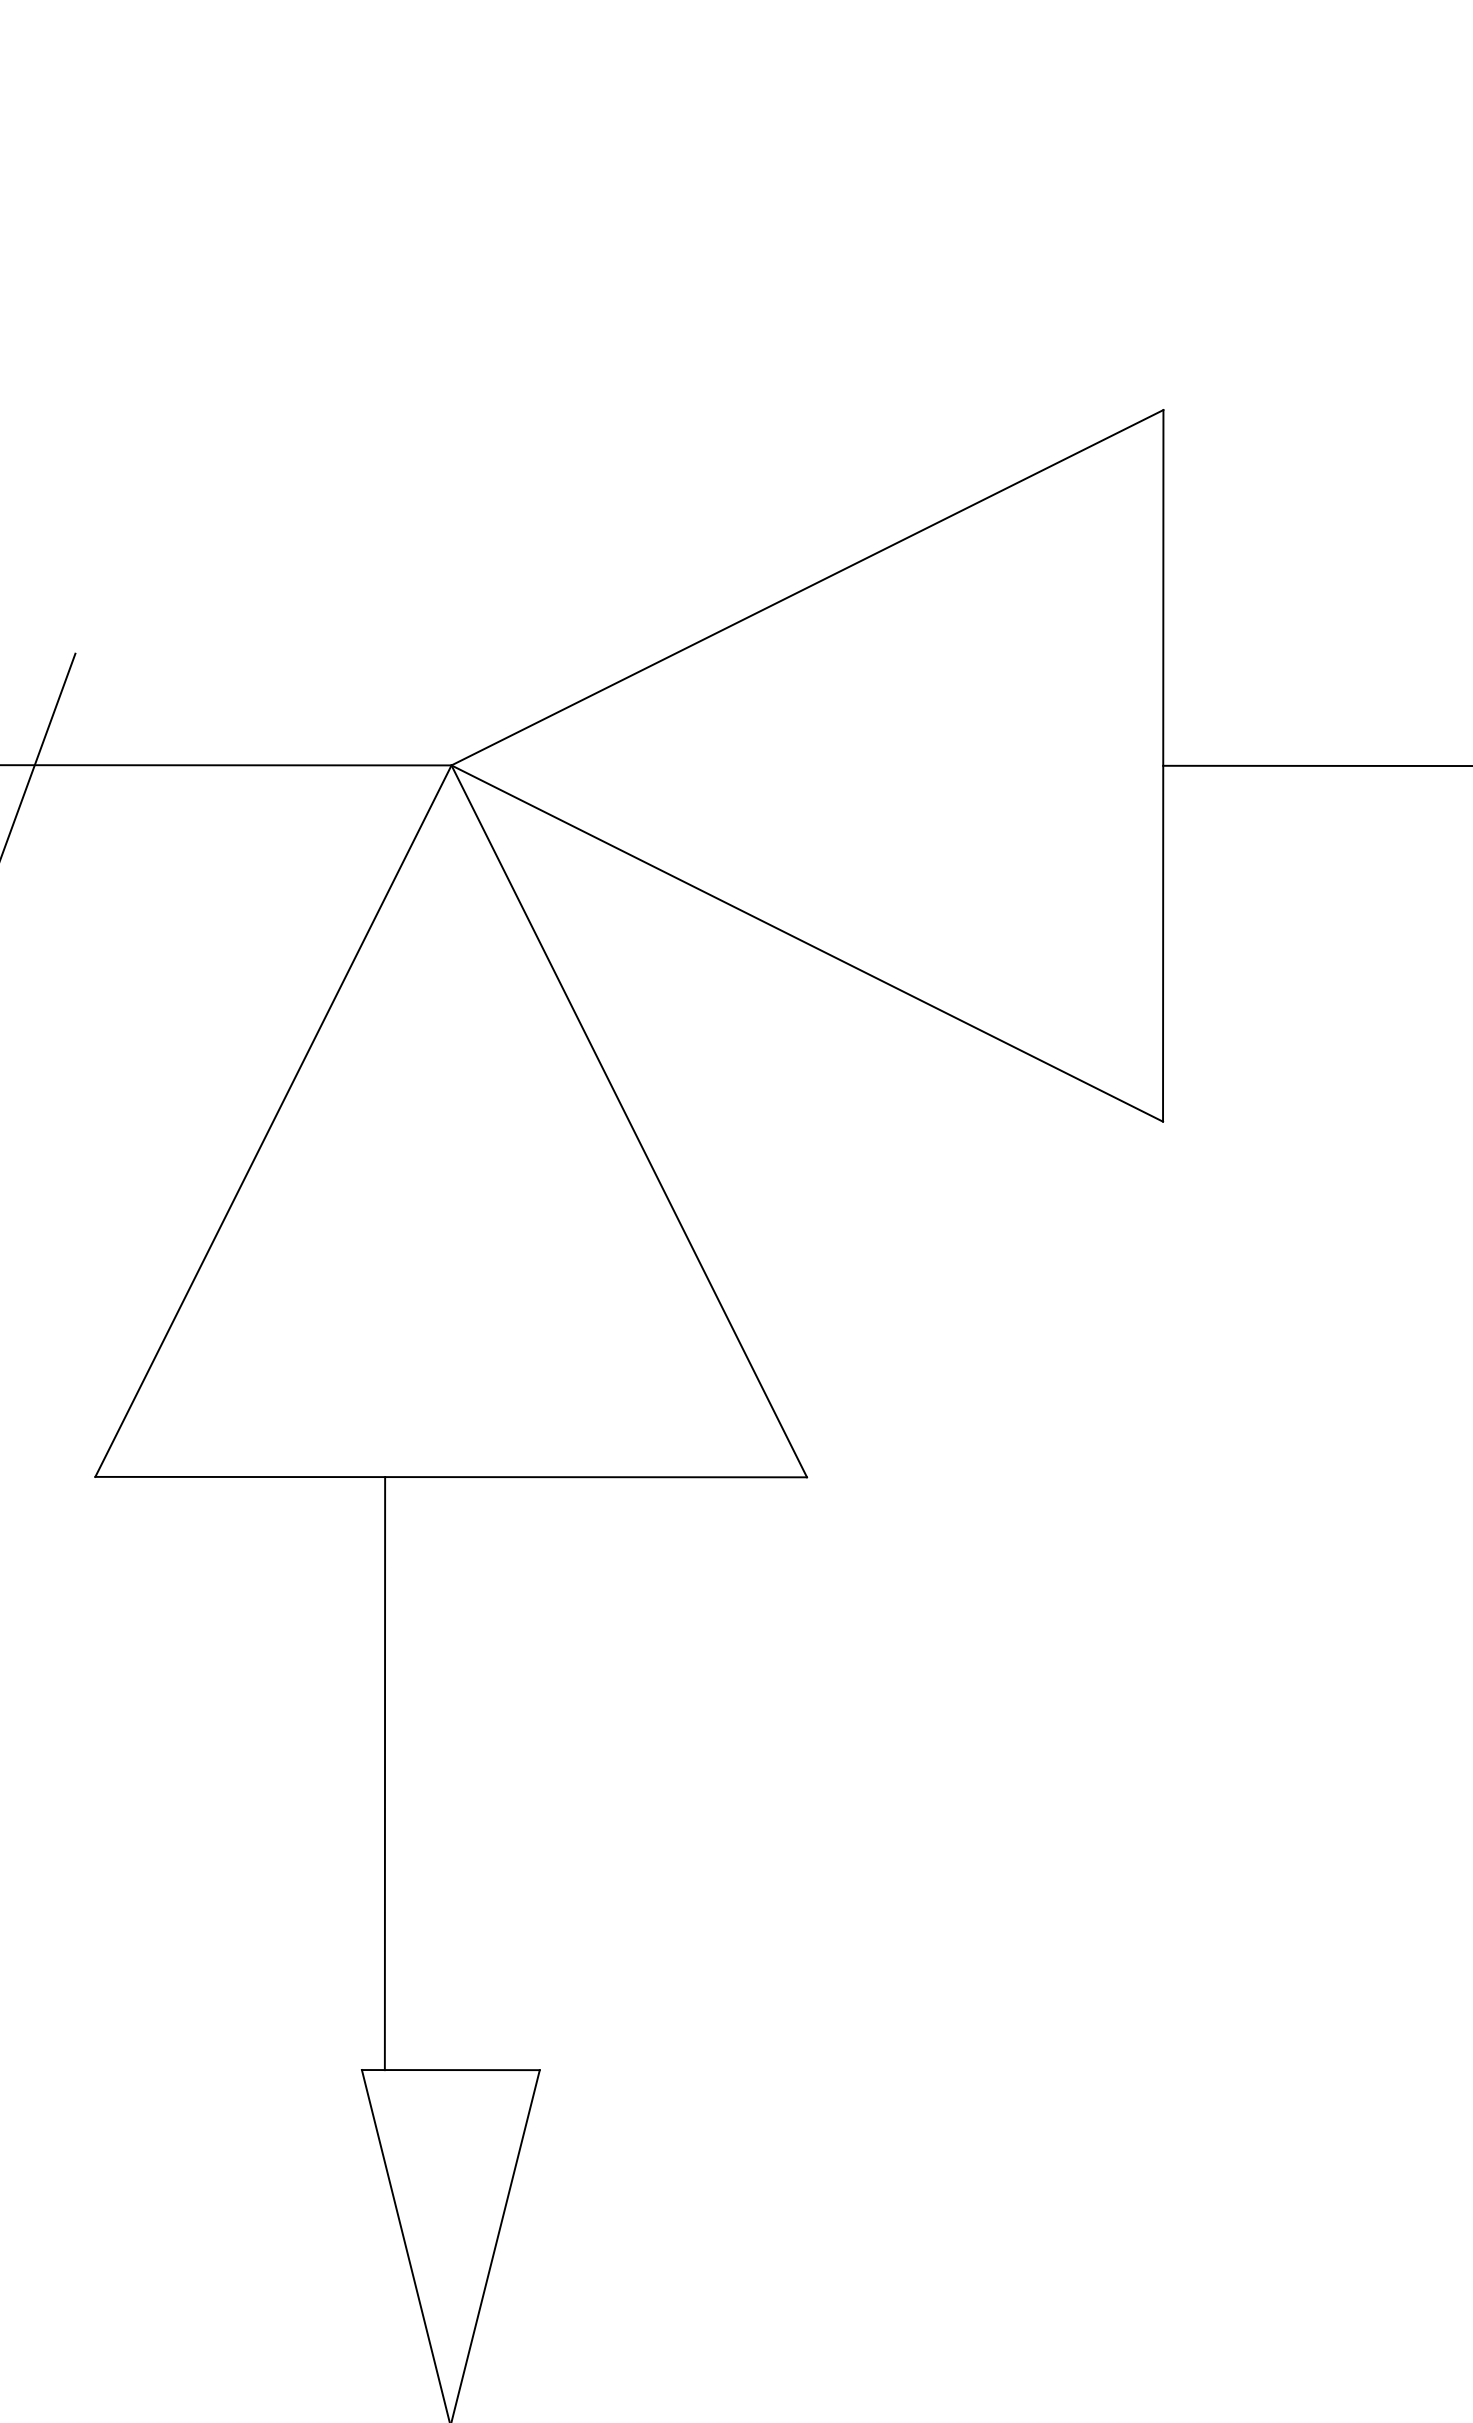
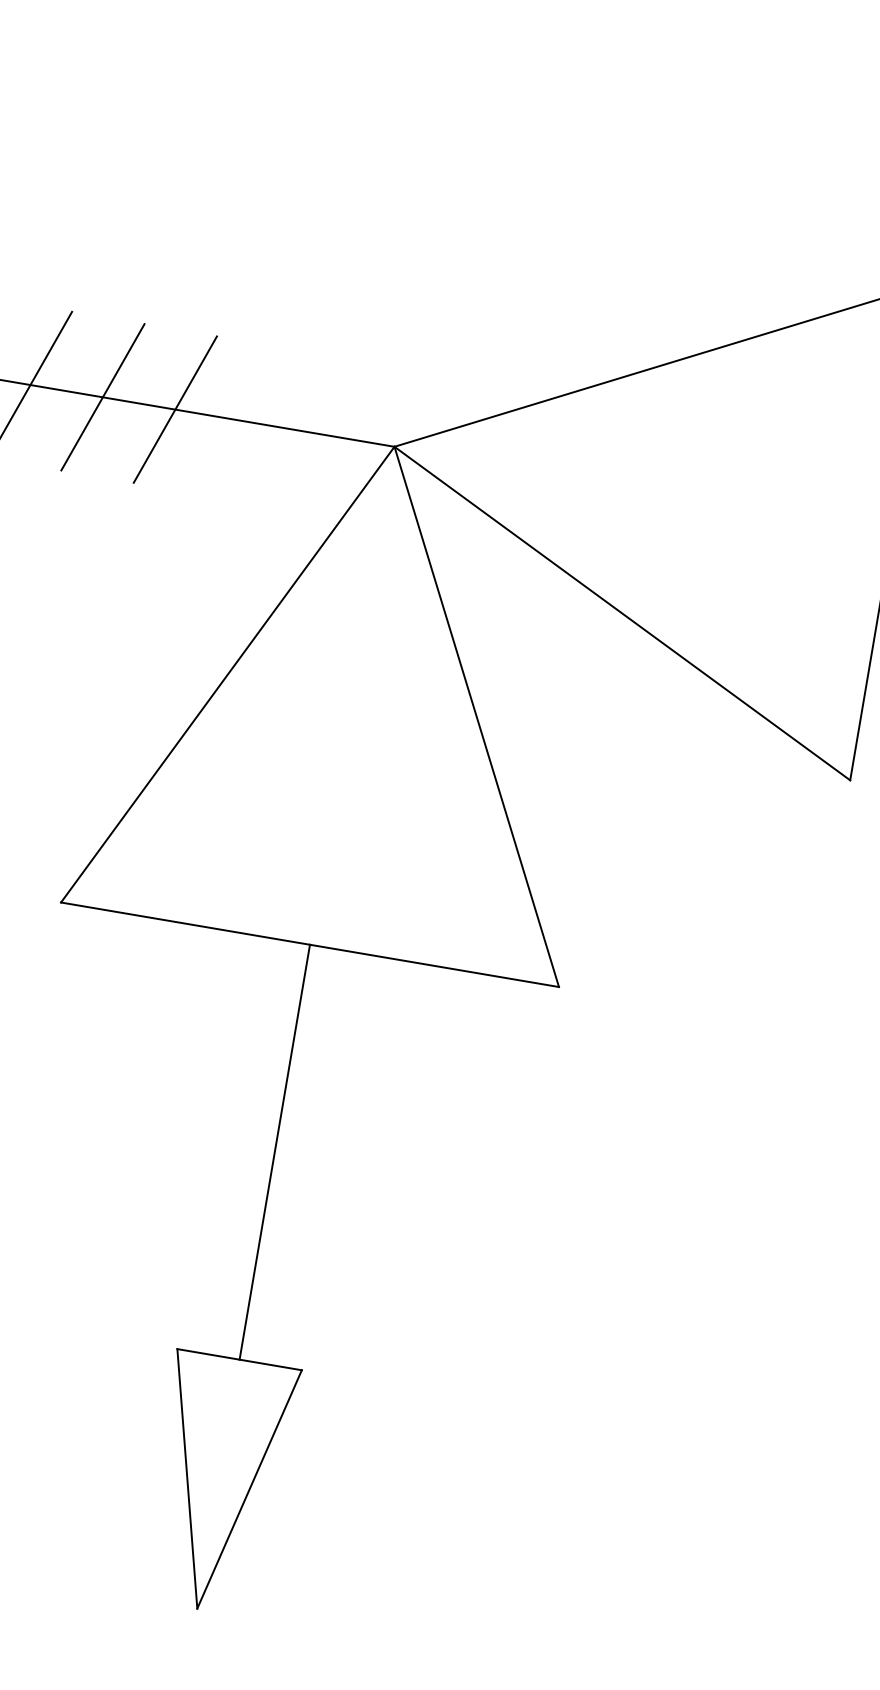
line: (137, 764) -> (174, 408), added
line: (384, 1773) -> (274, 1152), moved

